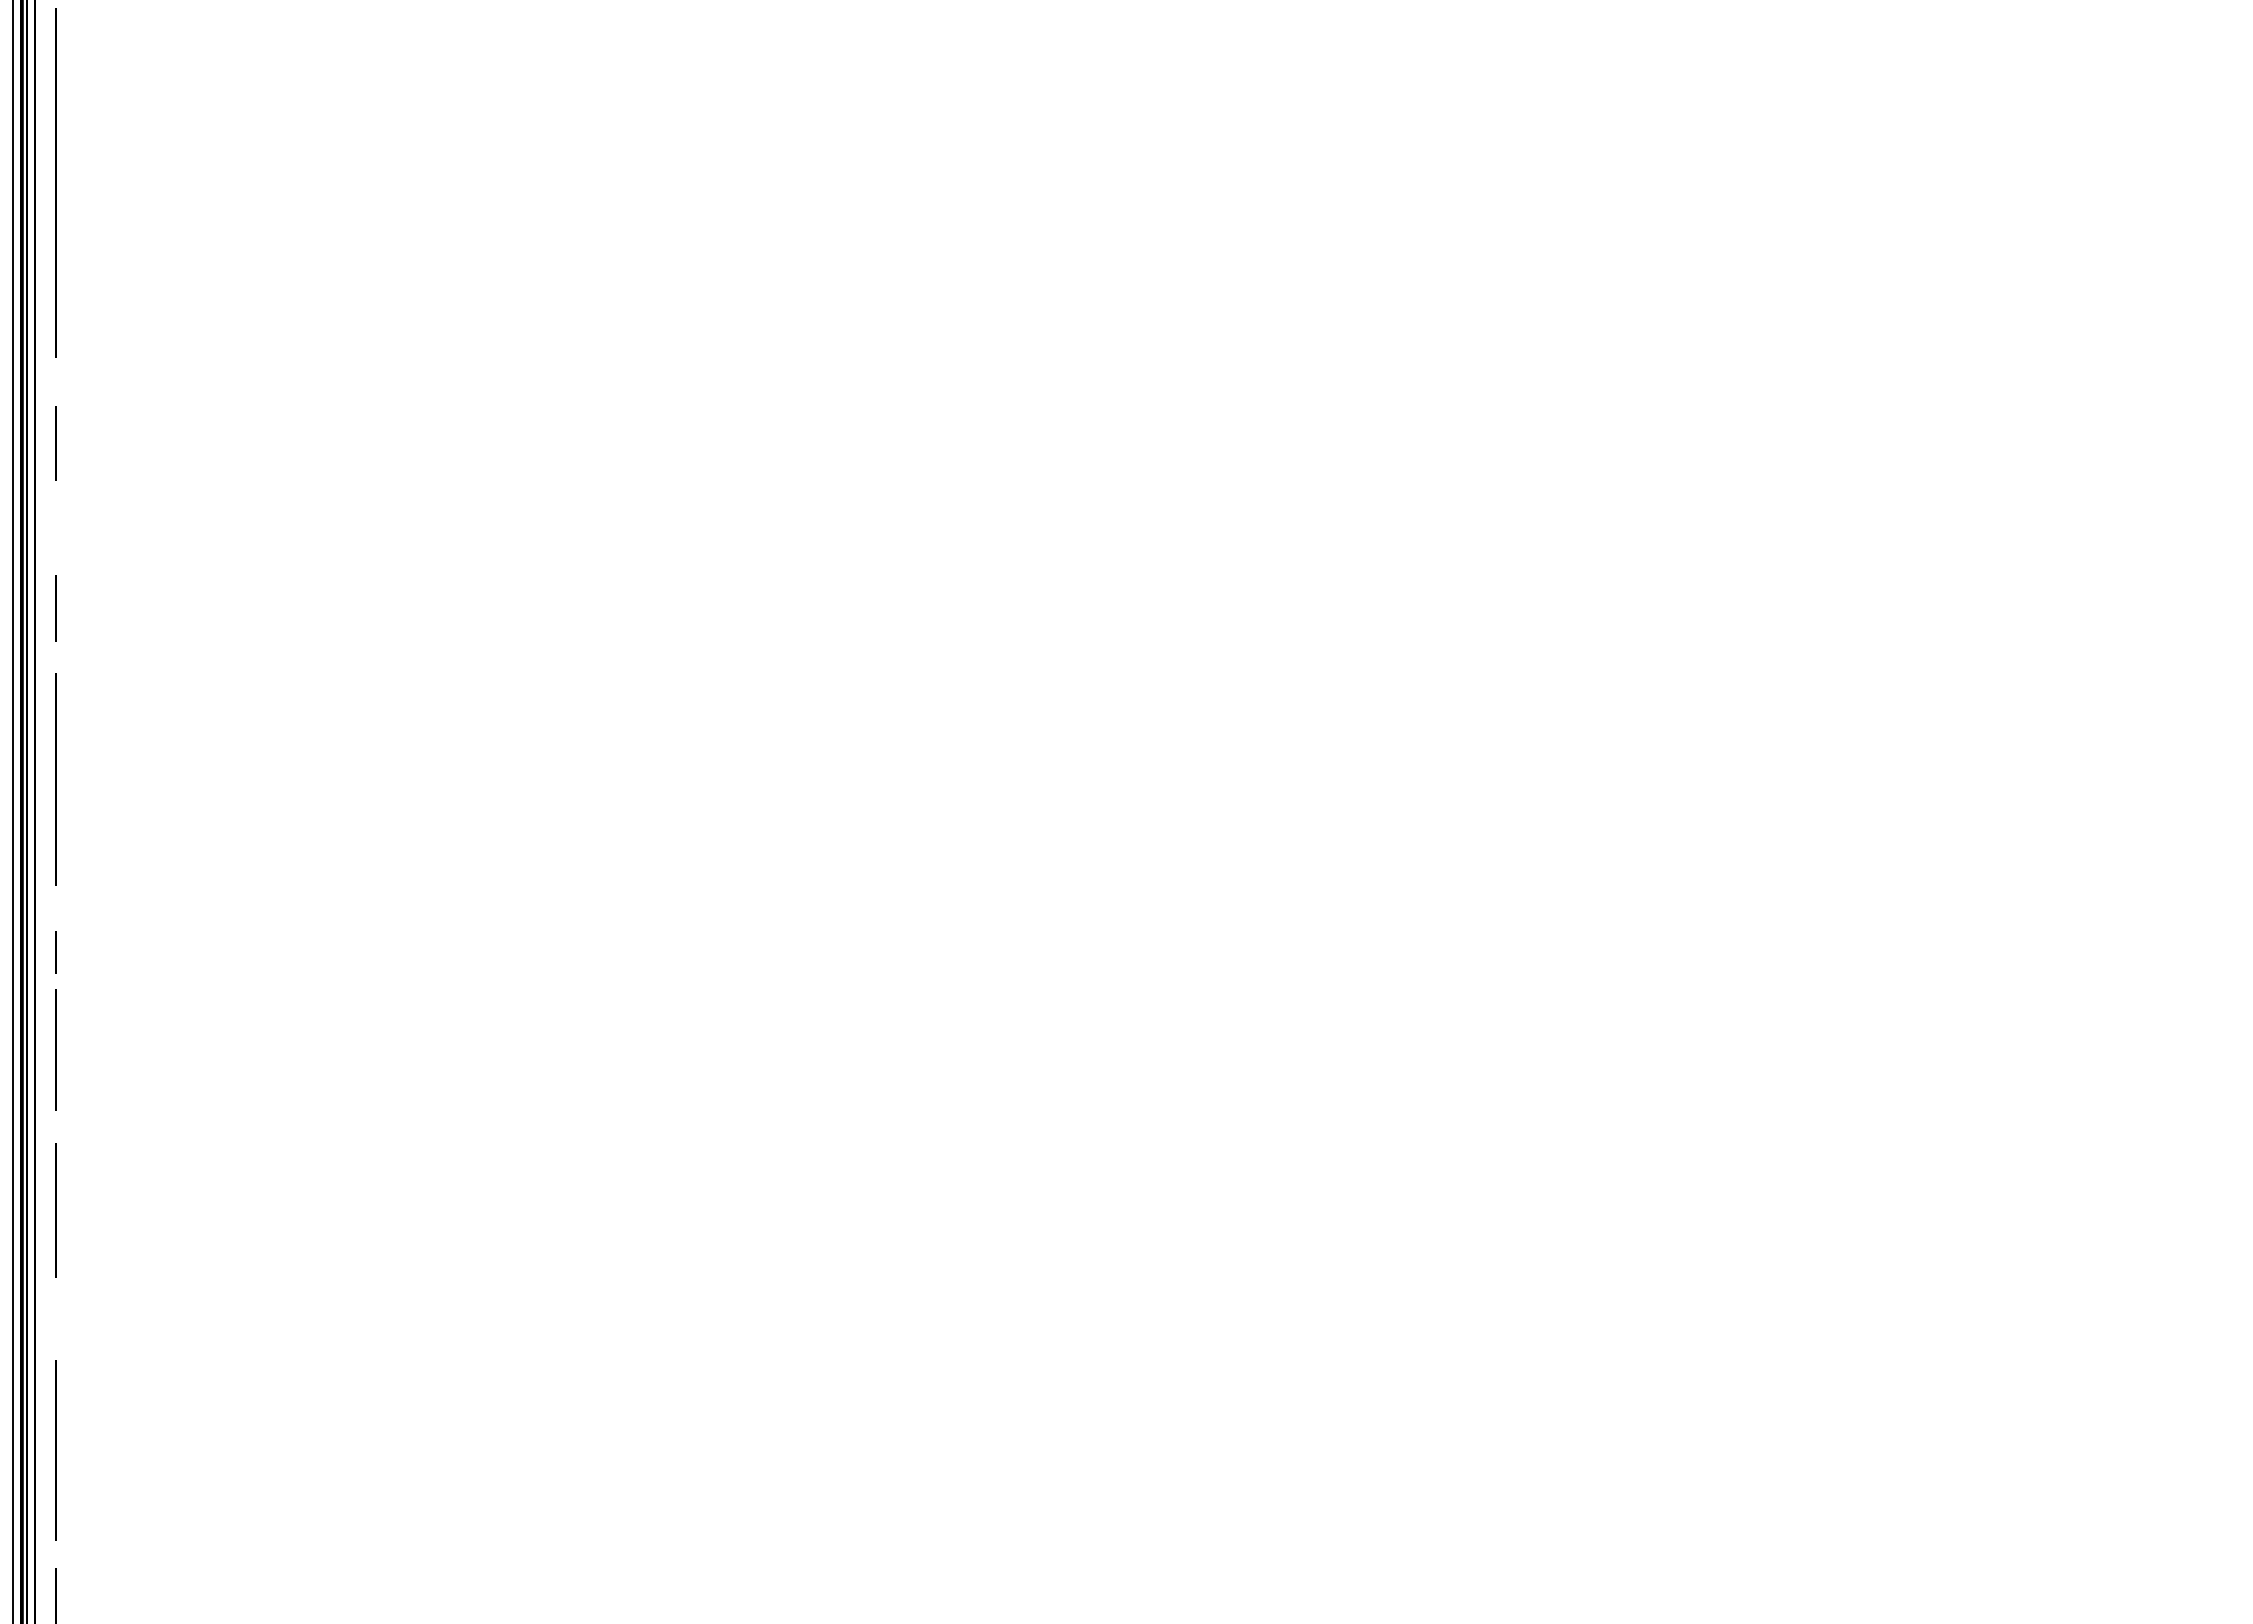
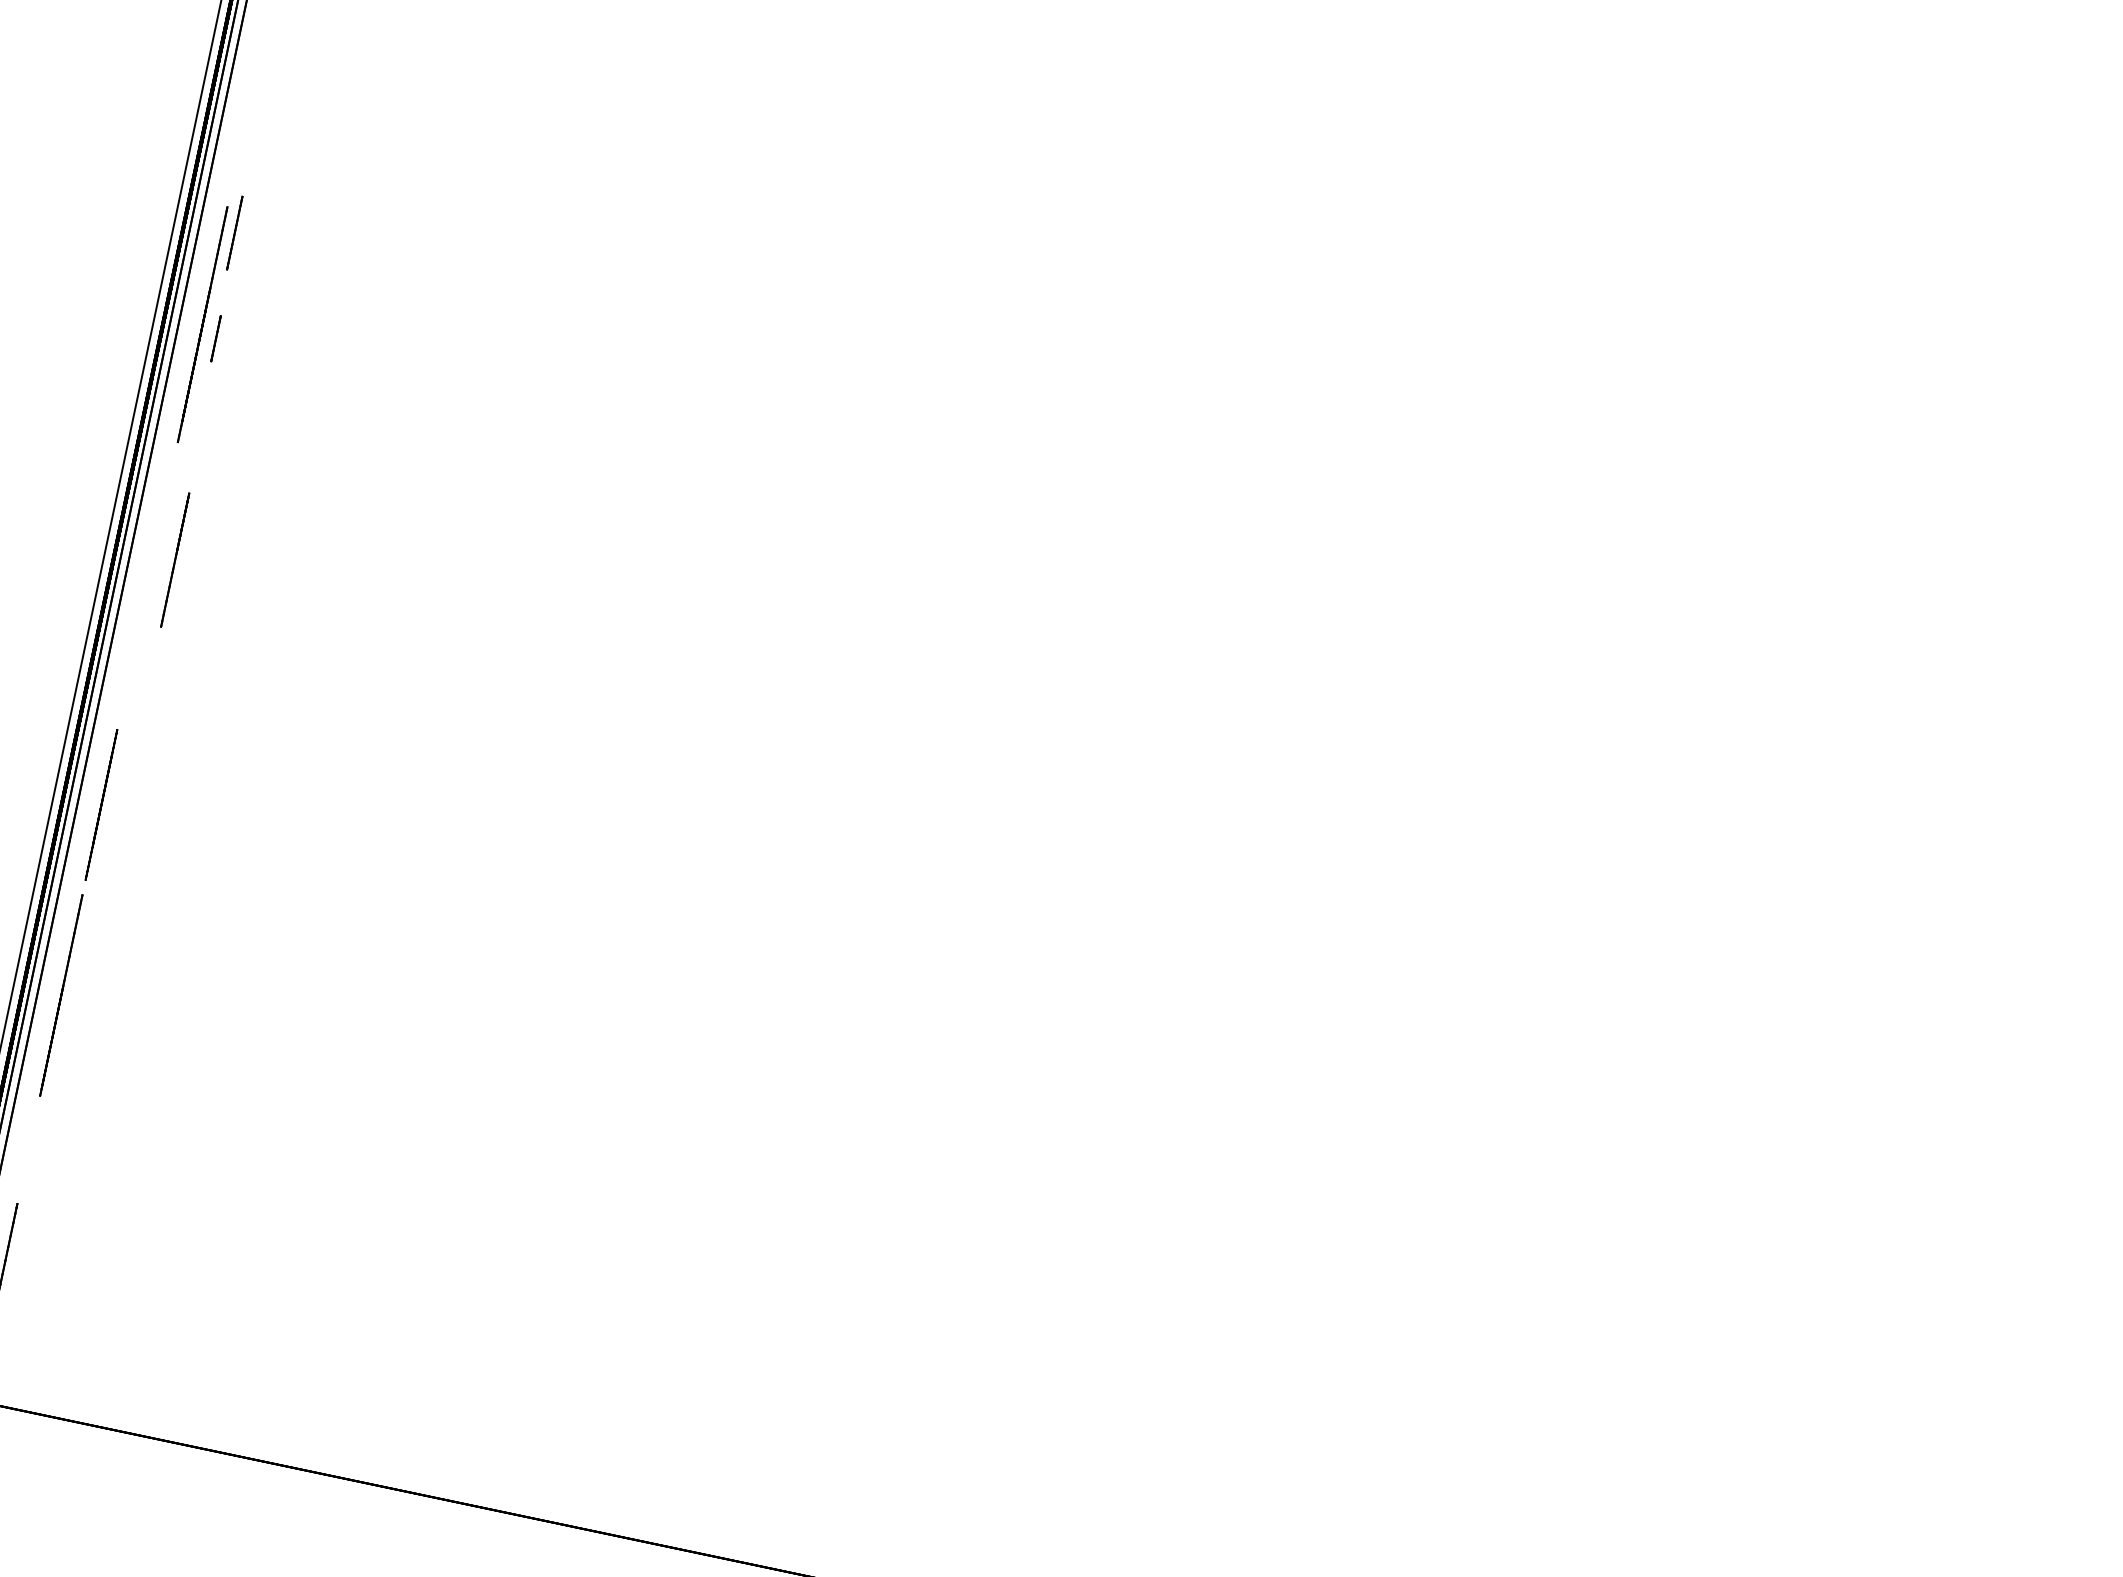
line: (55, 608) -> (234, 233), moved
line: (55, 952) -> (215, 338), moved
line: (55, 1049) -> (175, 559), moved
line: (55, 1450) -> (61, 995), moved

